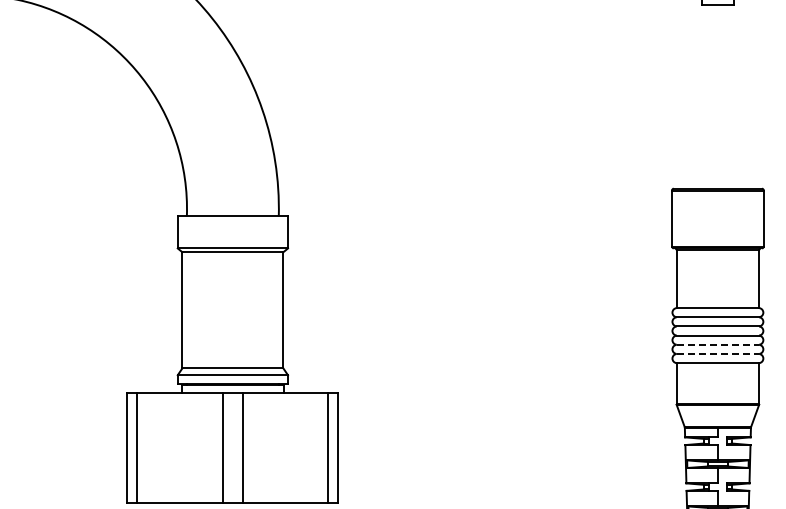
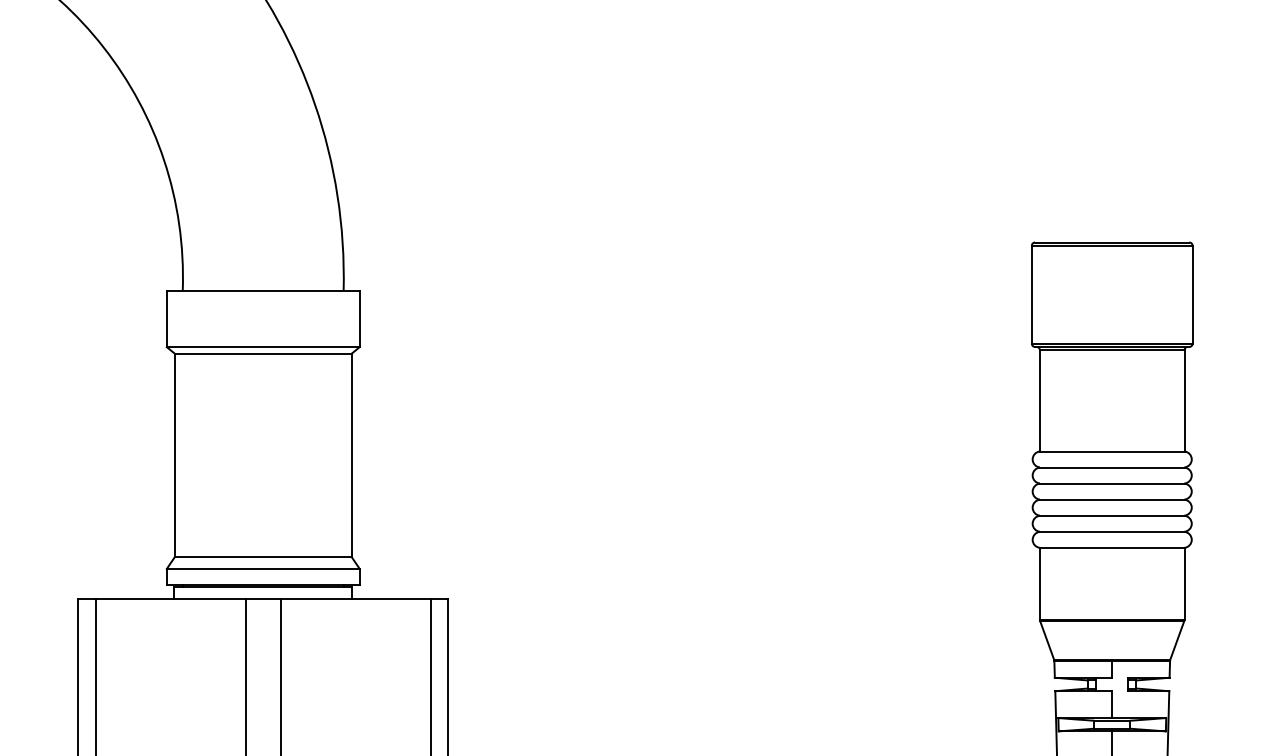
line: (718, 344) -> (1113, 515), dashed -> solid
line: (718, 353) -> (1113, 530), dashed -> solid

